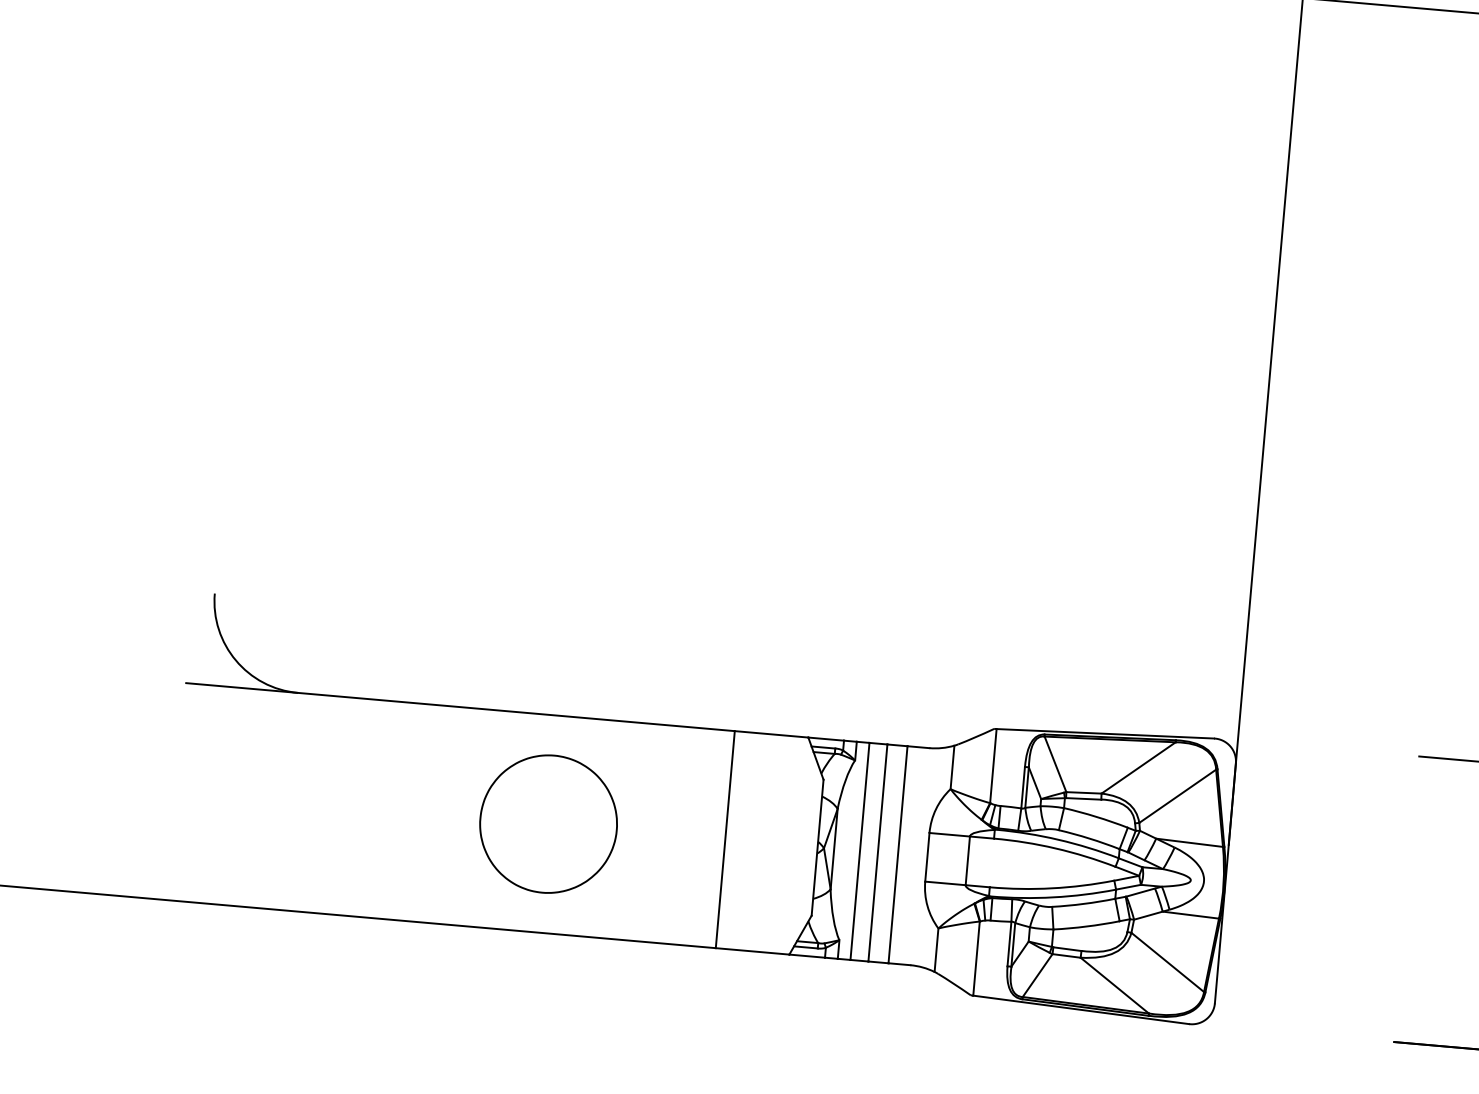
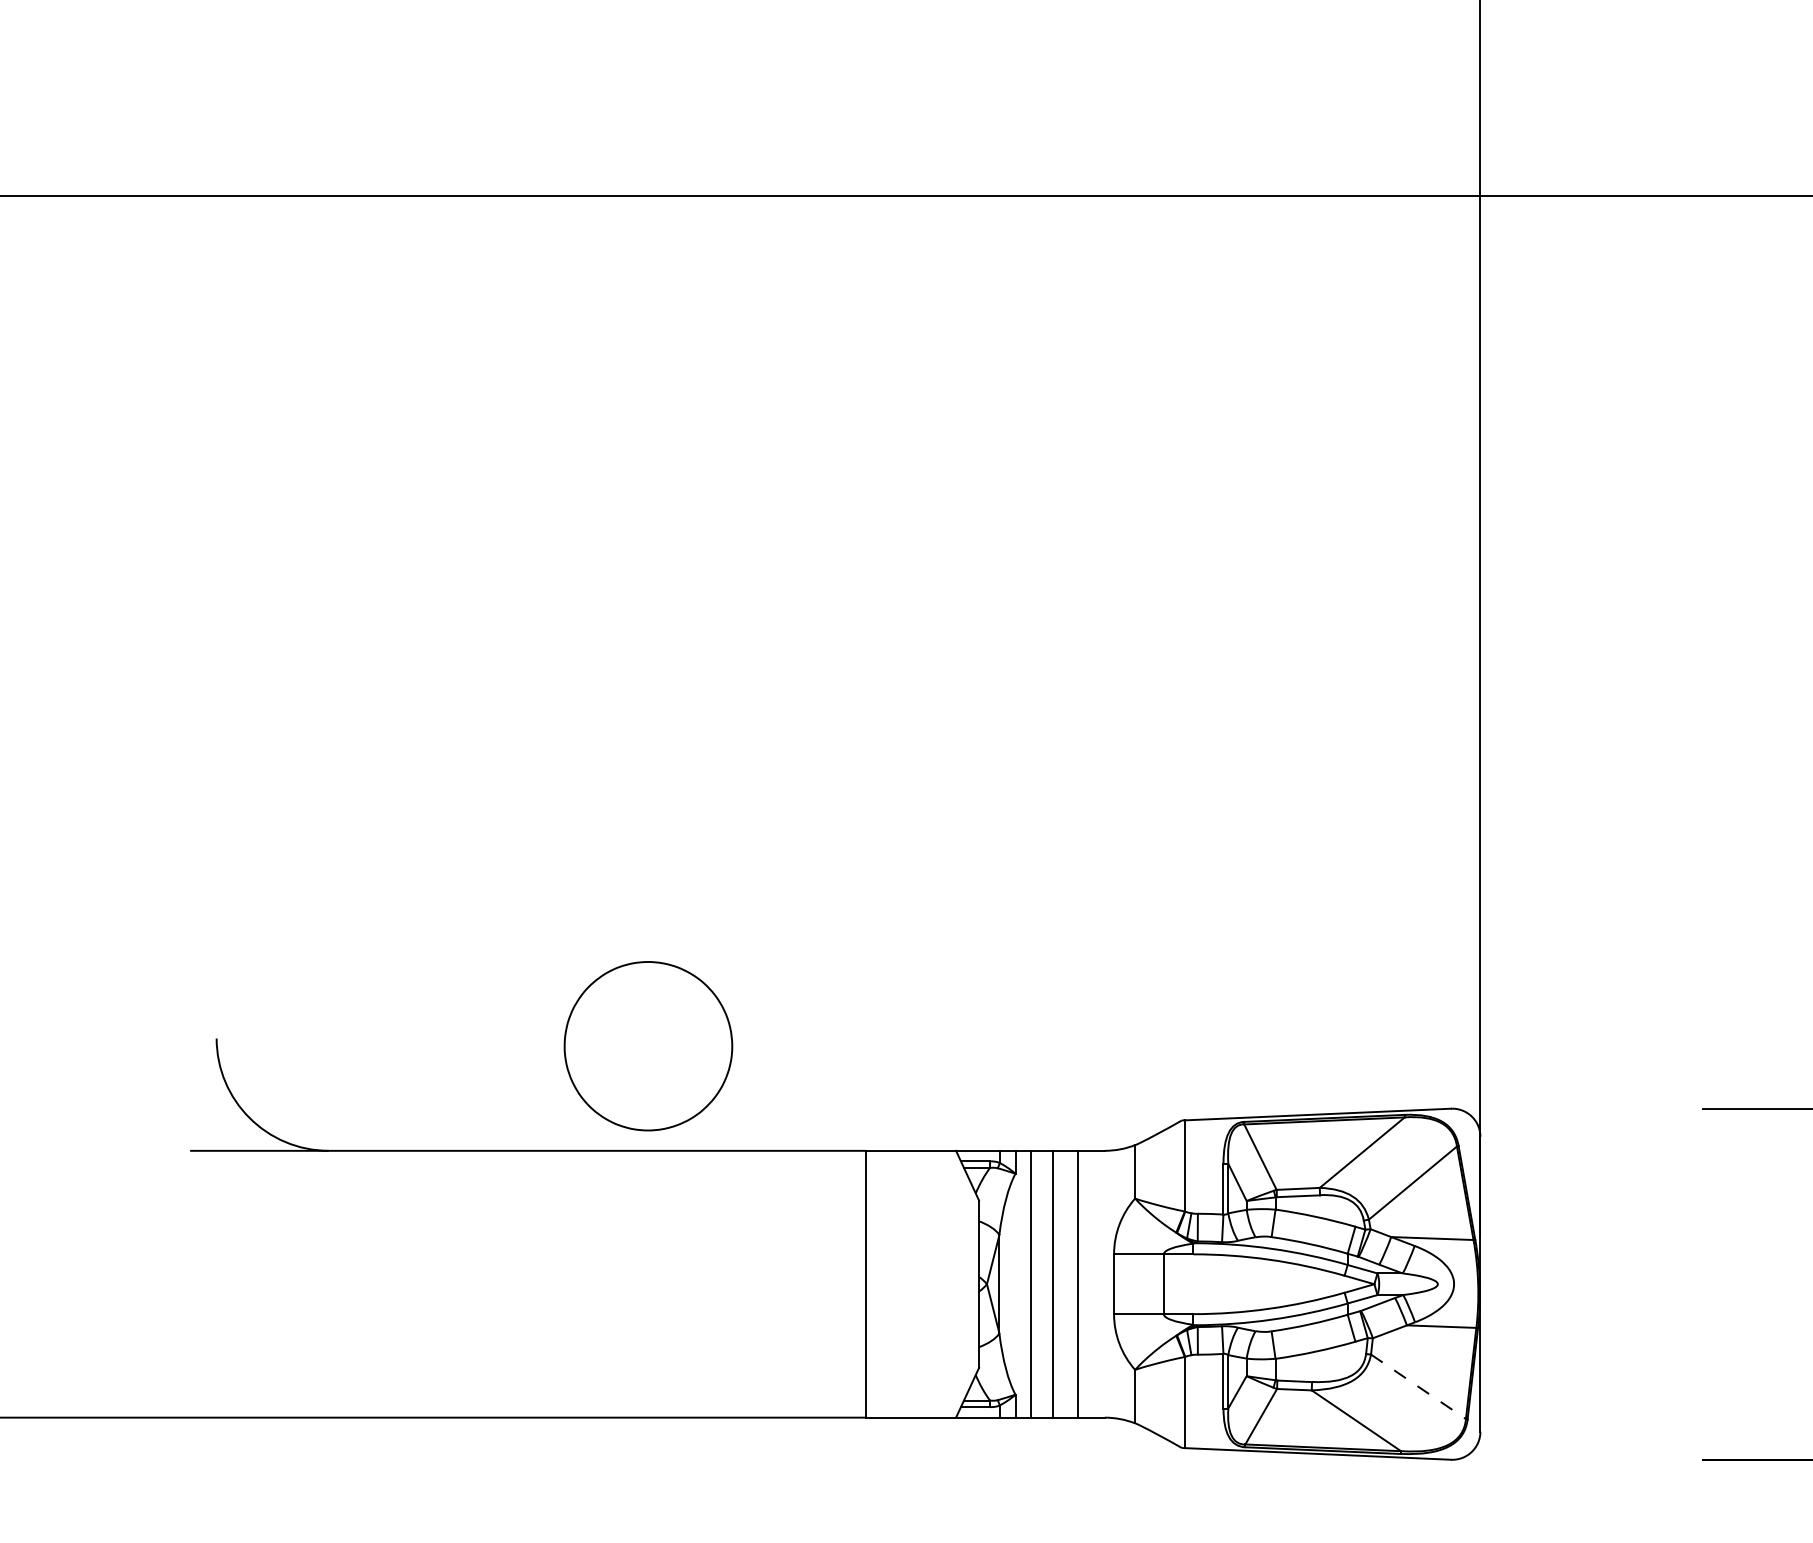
part: (548, 824) -> (648, 1046), moved
line: (1167, 962) -> (1418, 1387), solid -> dashed

